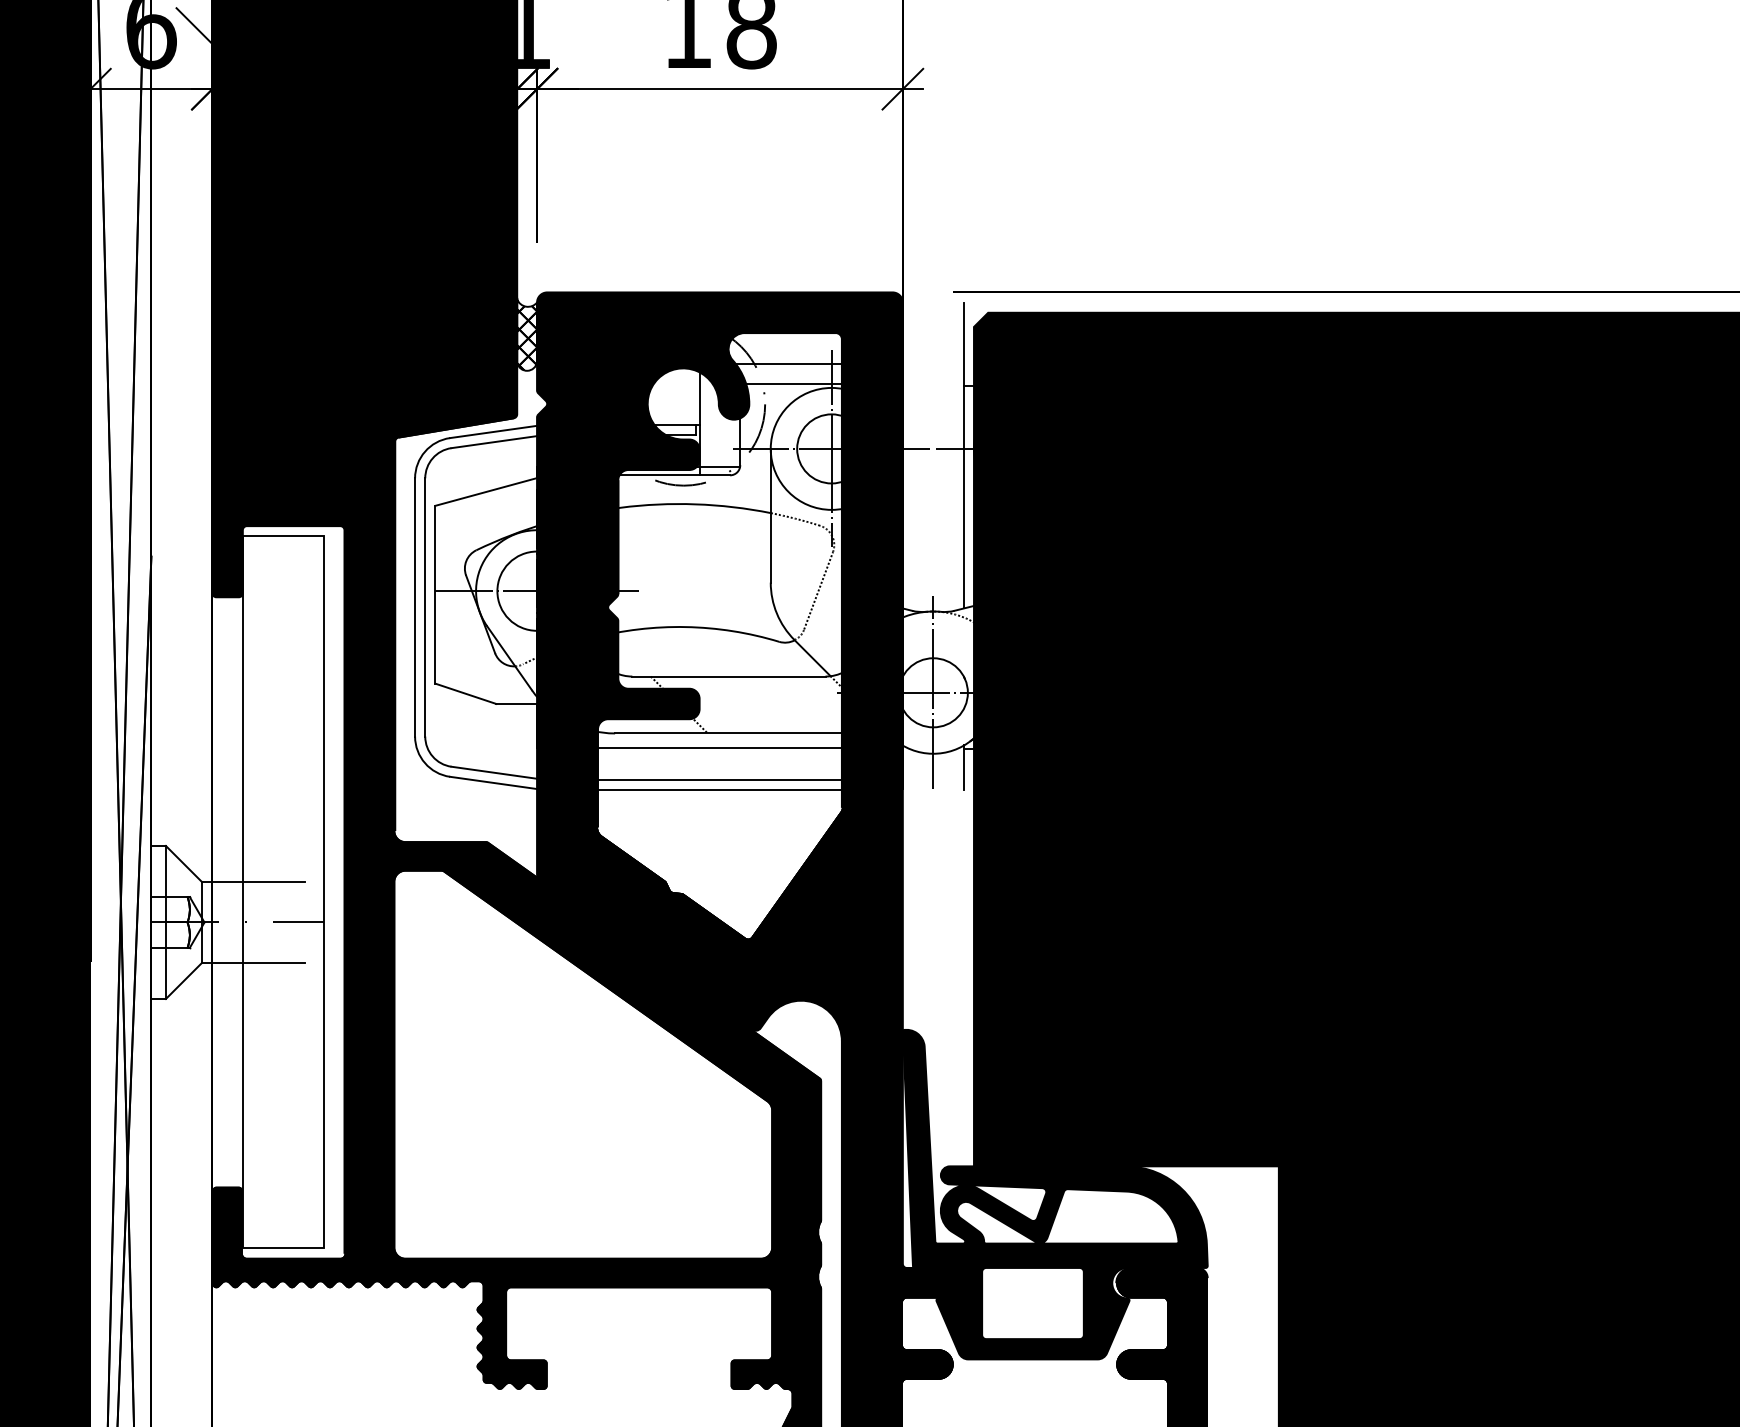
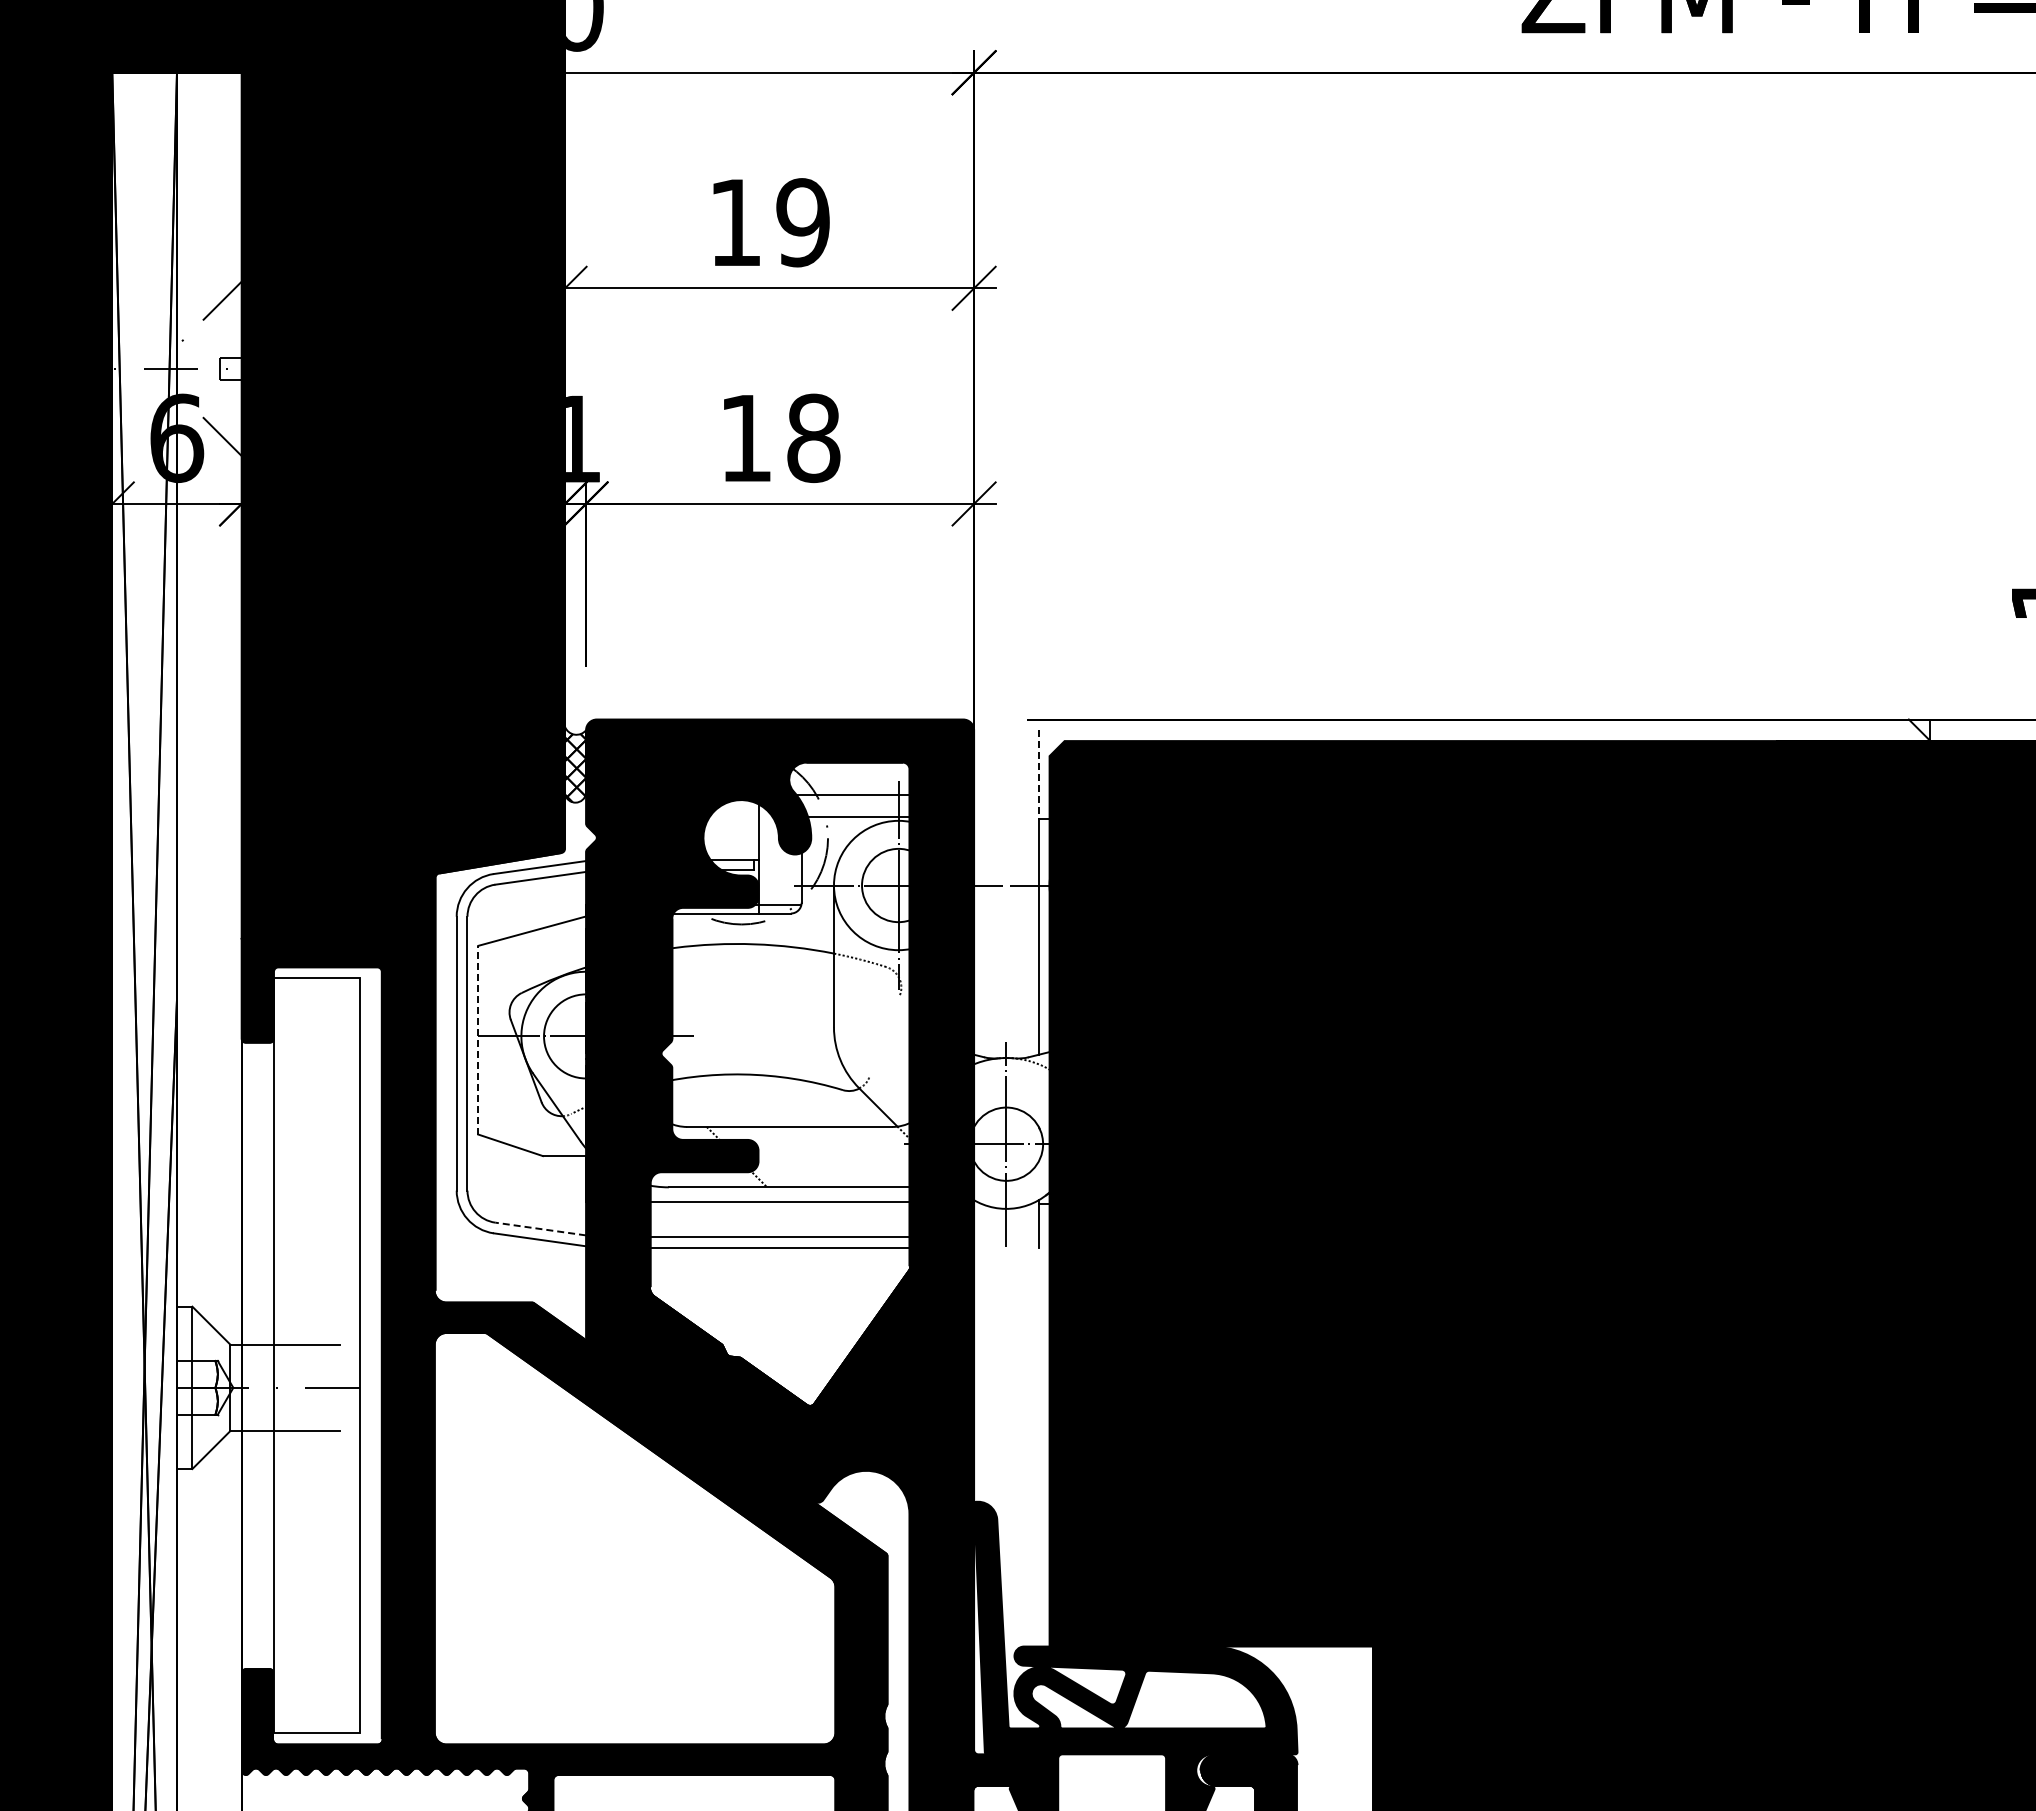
line: (963, 344) -> (1038, 774), solid -> dashed
line: (818, 591) -> (884, 1036), removed
line: (435, 594) -> (478, 1039), solid -> dashed
line: (498, 773) -> (545, 1229), solid -> dashed

